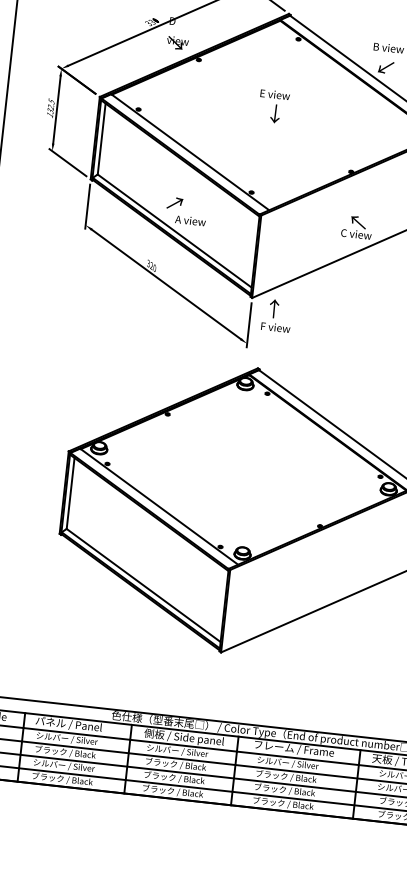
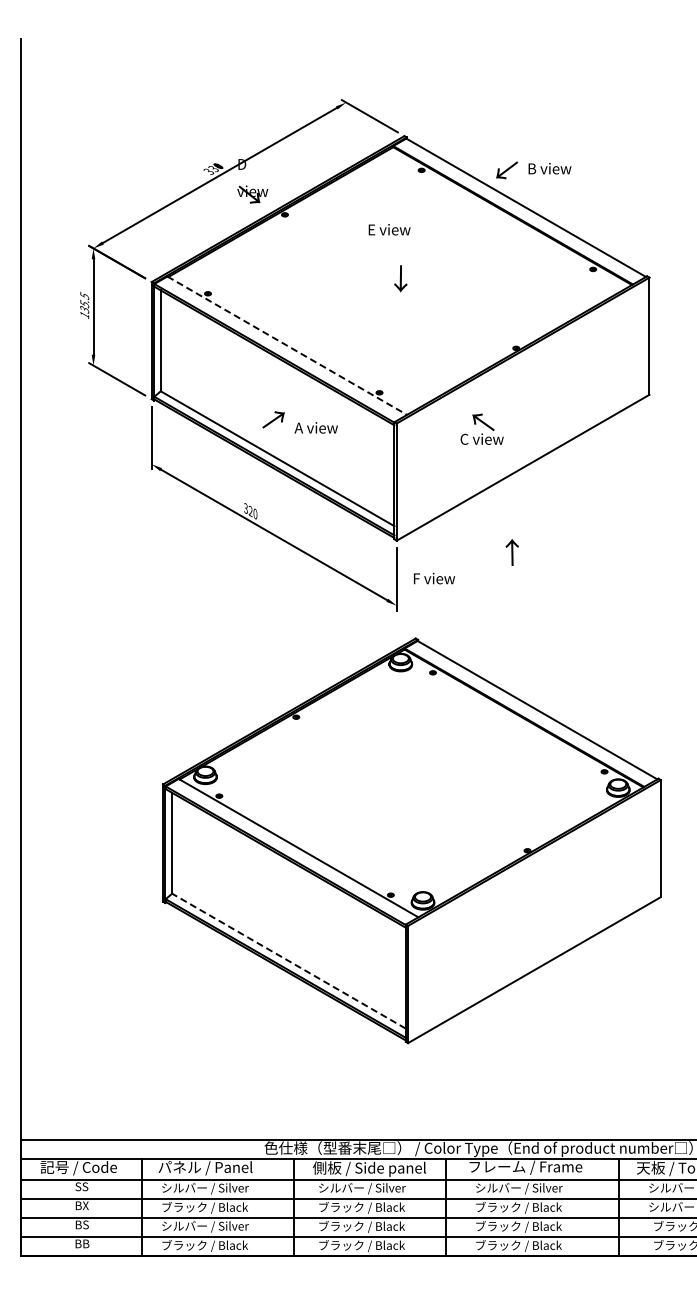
text: (385, 67) -> (506, 170), moved
text: (275, 94) -> (389, 229), moved
text: (50, 107) -> (84, 304), 132.5 -> 135.5
line: (190, 152) -> (287, 345), solid -> dashed
text: (190, 220) -> (315, 427), moved
text: (356, 226) -> (481, 428), moved
text: (273, 308) -> (511, 552), moved
line: (143, 585) -> (288, 961), solid -> dashed

